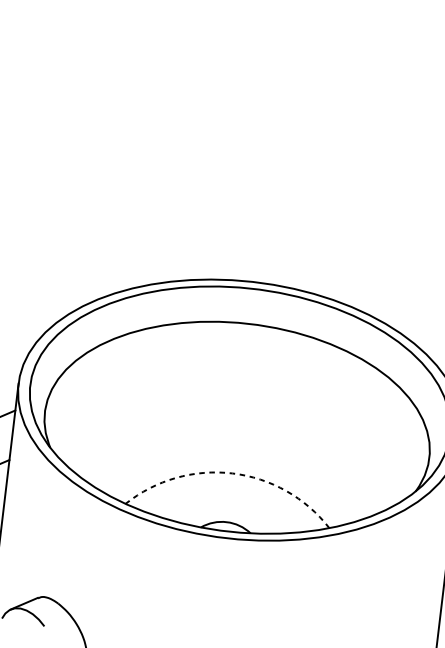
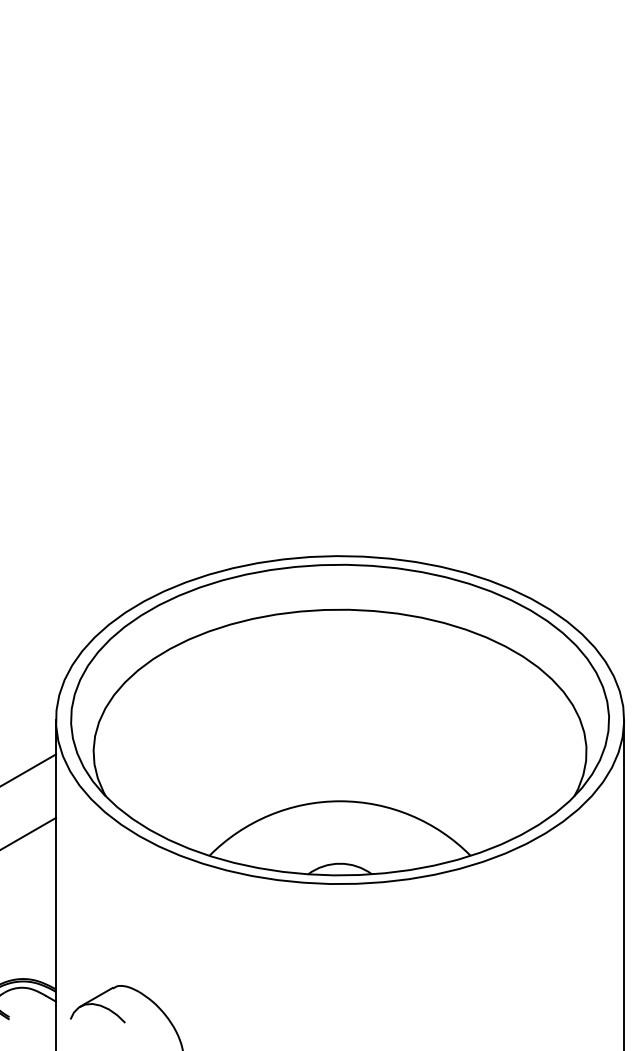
arc: (232, 473) -> (340, 801), dashed -> solid

